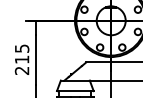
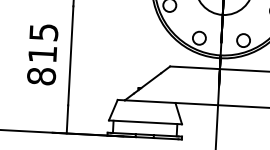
text: (22, 70) -> (42, 75), 215 -> 815

